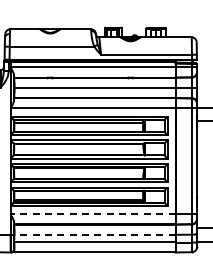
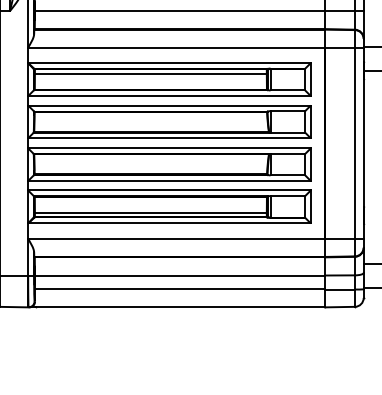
line: (92, 214) -> (175, 238), dashed -> solid
line: (94, 234) -> (179, 274), dashed -> solid

